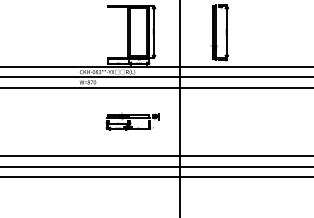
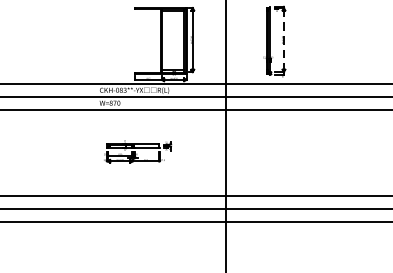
line: (226, 32) -> (283, 40), solid -> dashed
part: (132, 121) -> (138, 152), moved

